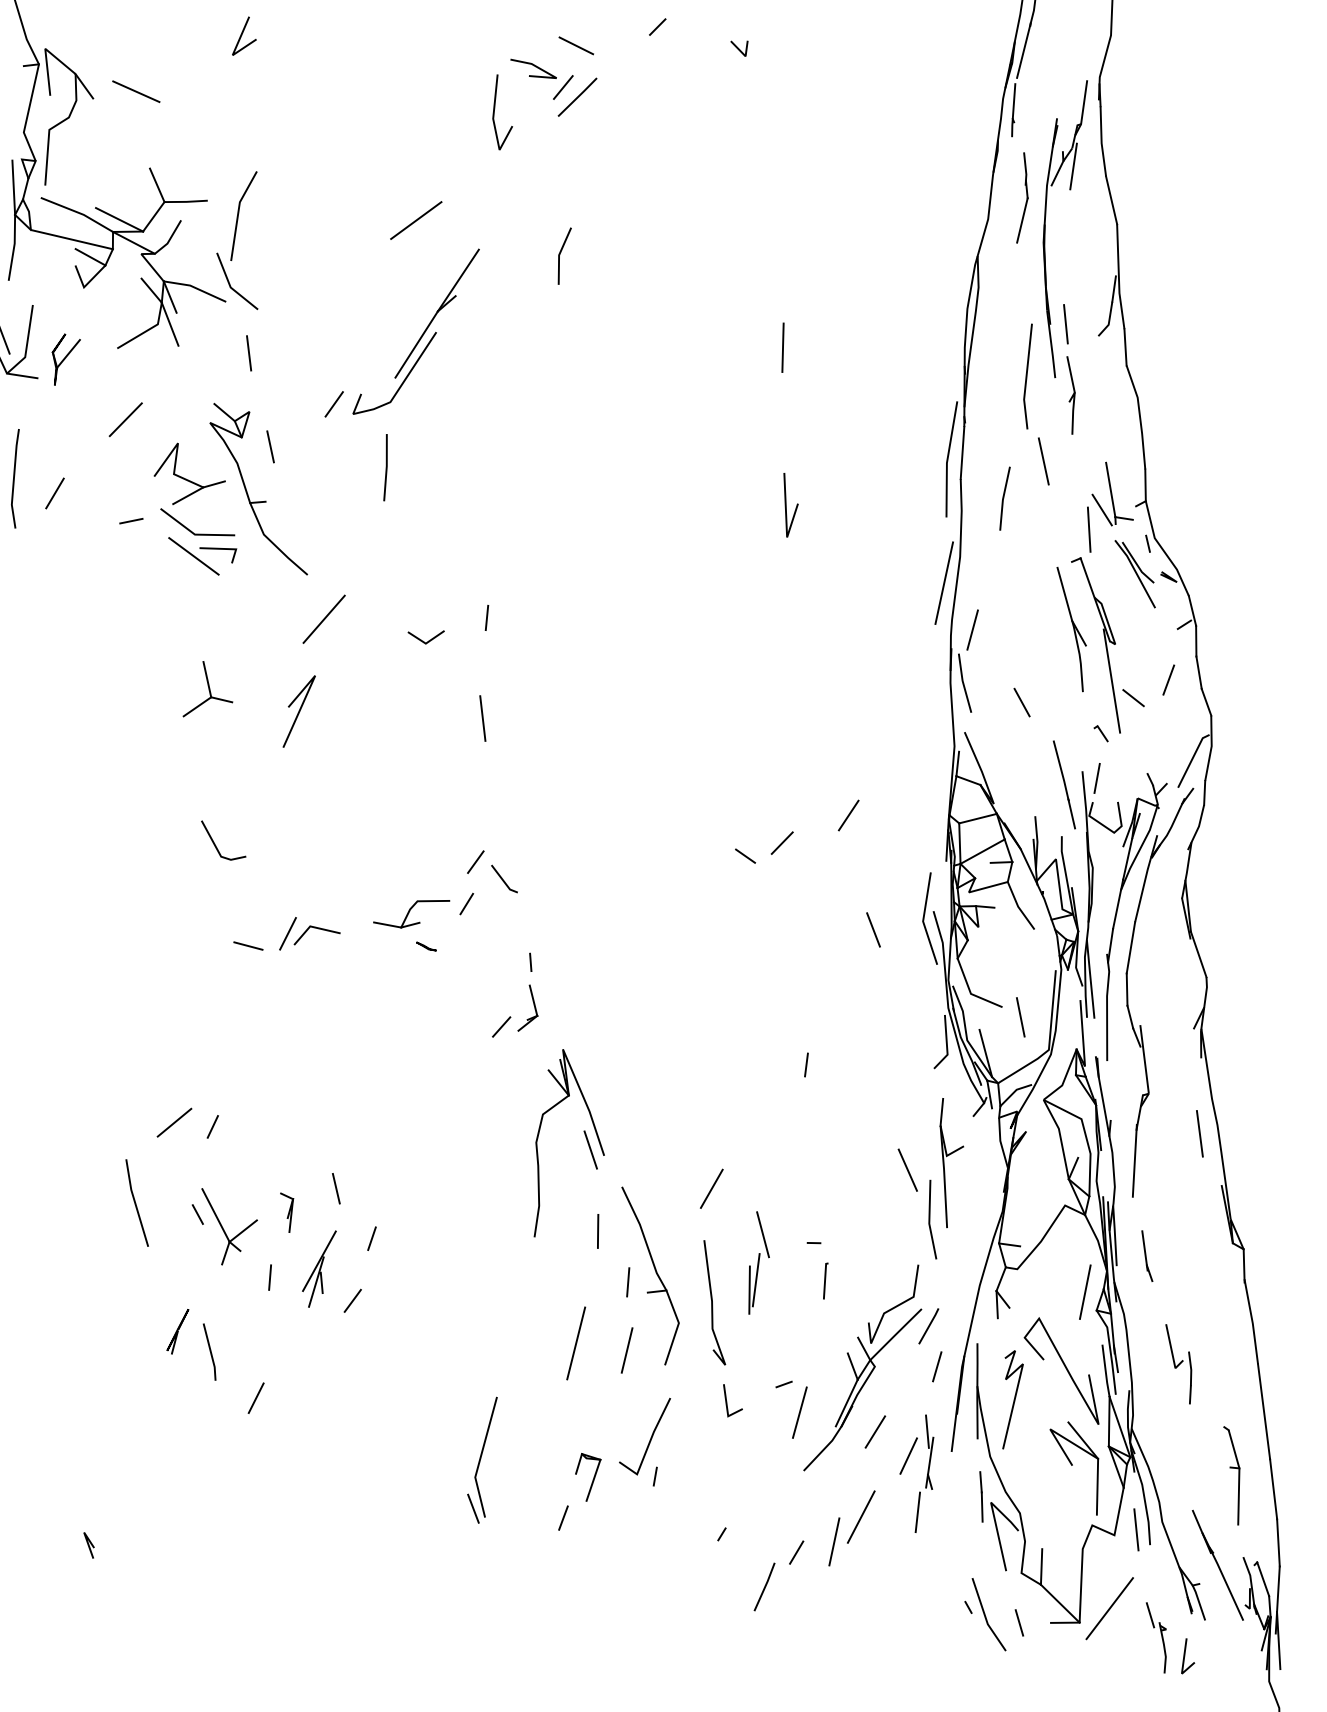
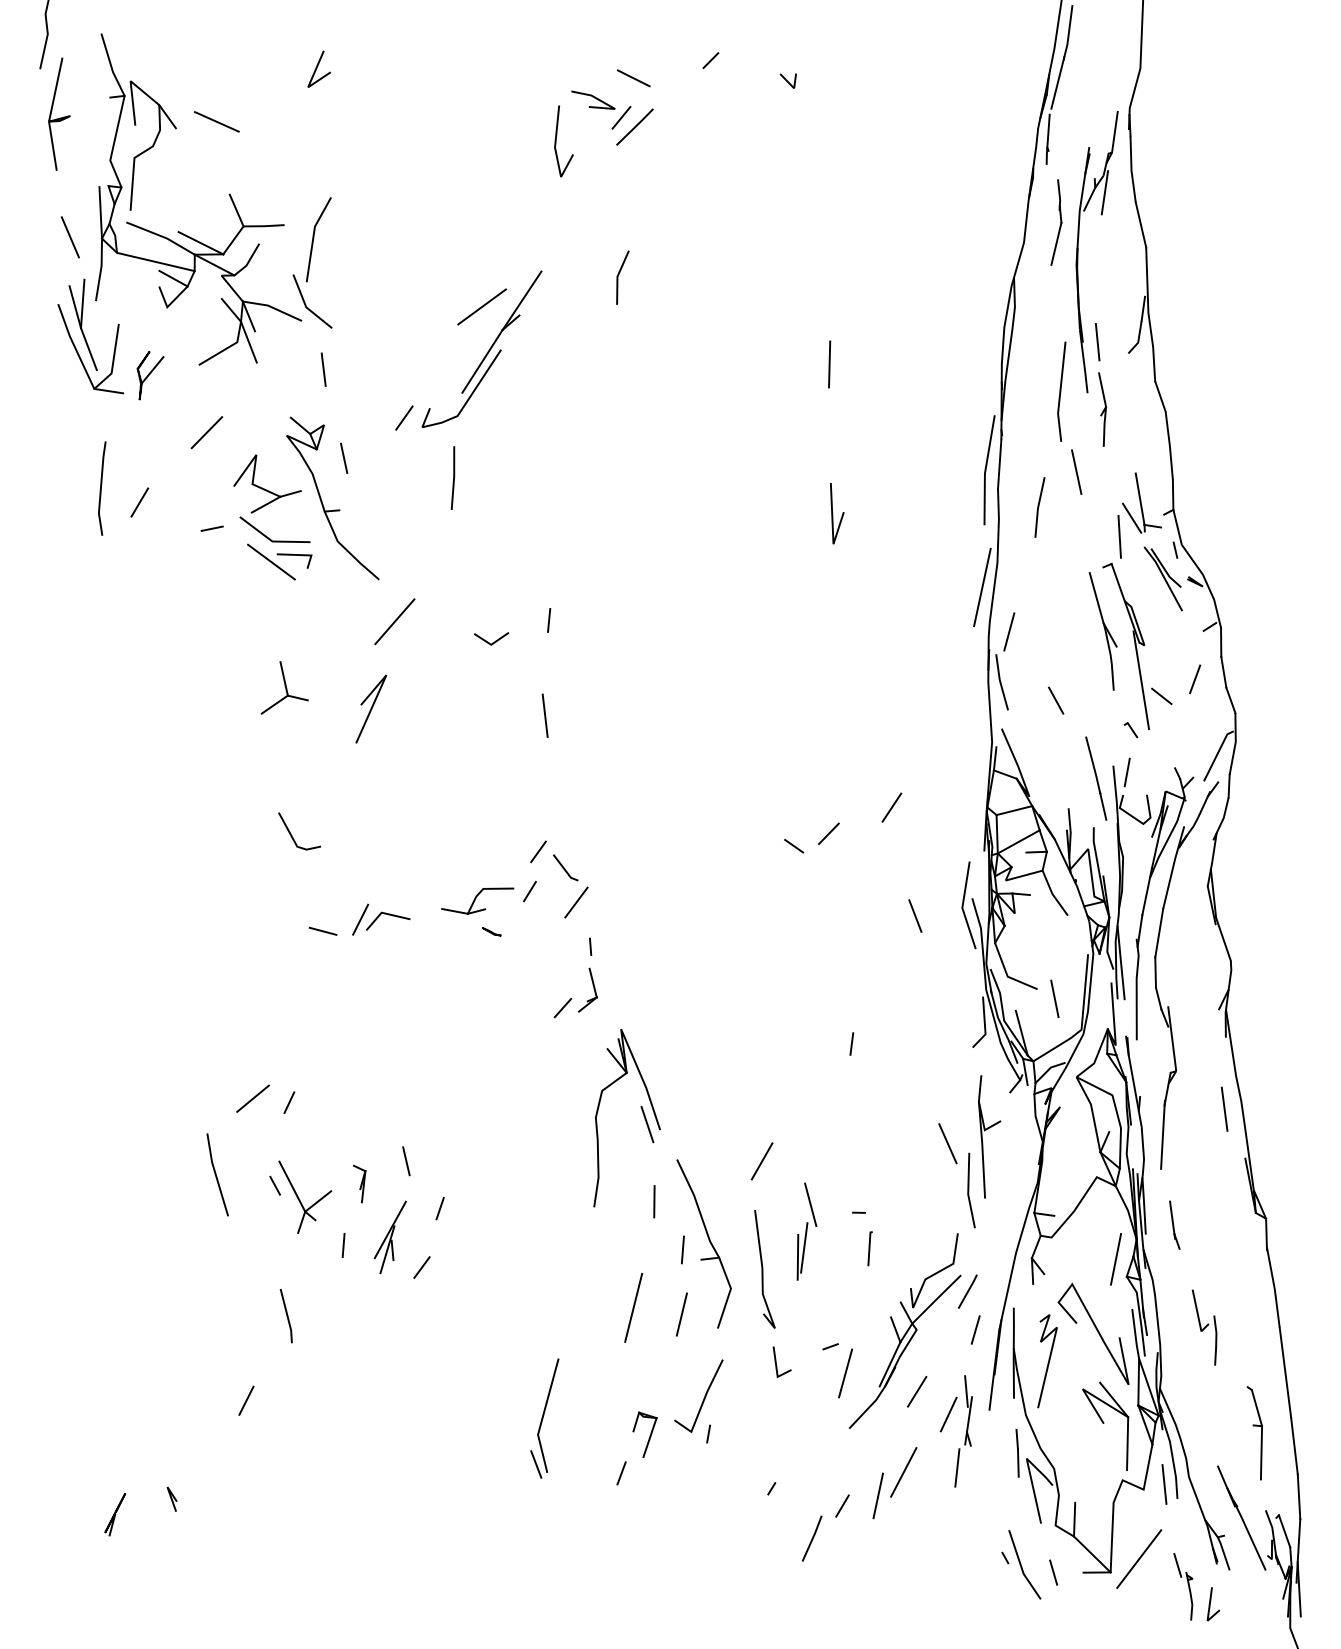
line: (415, 220) -> (481, 306), moved
line: (515, 915) -> (576, 902), added
curve: (177, 1331) -> (114, 1514), moved
line: (256, 1397) -> (246, 1400), moved

